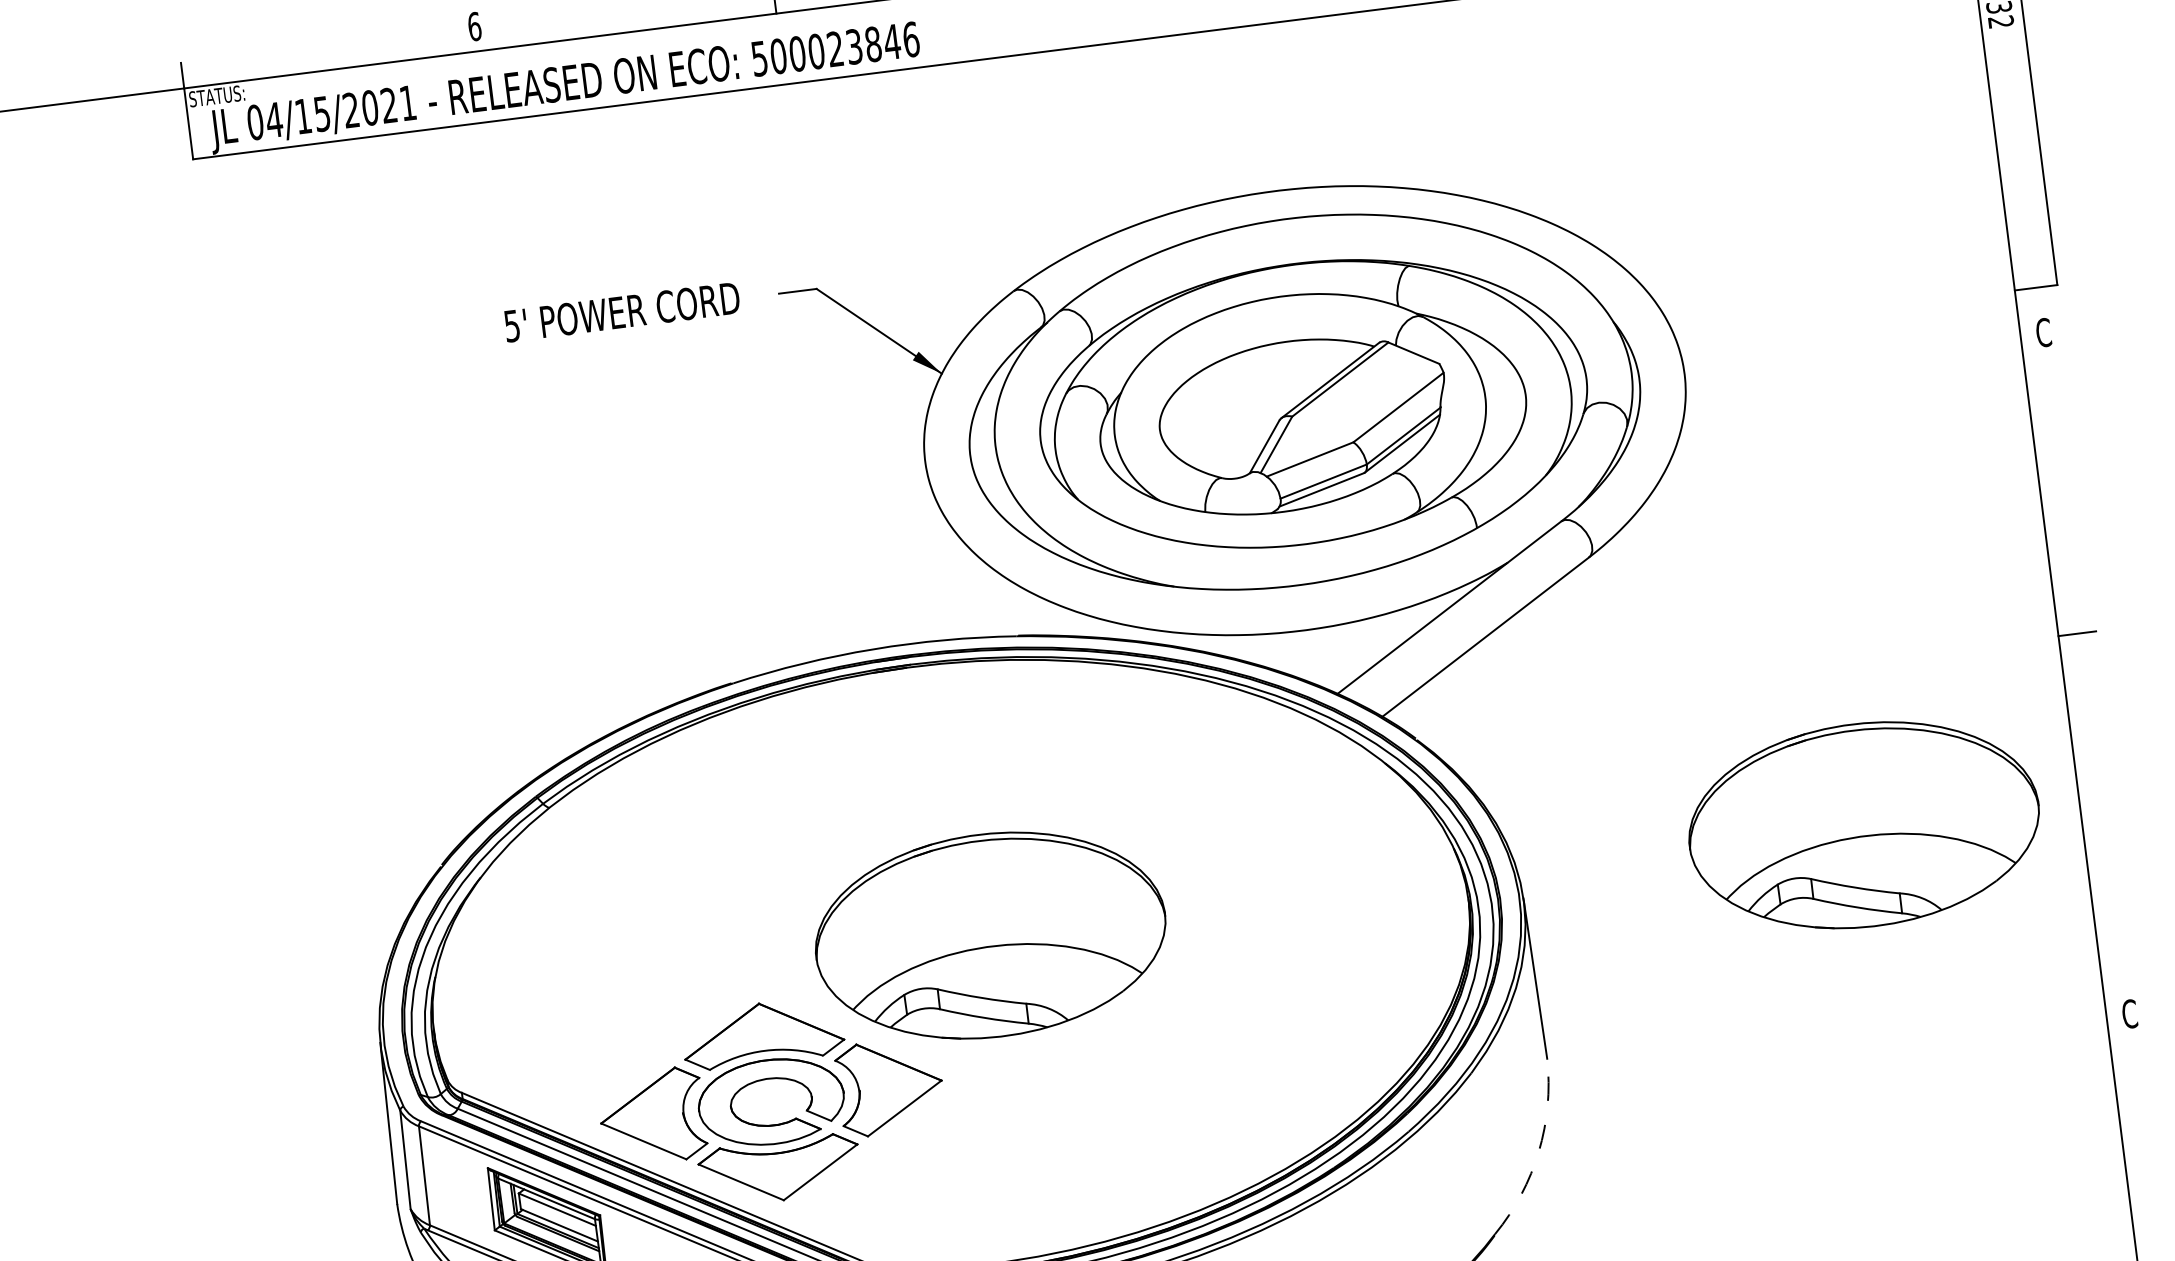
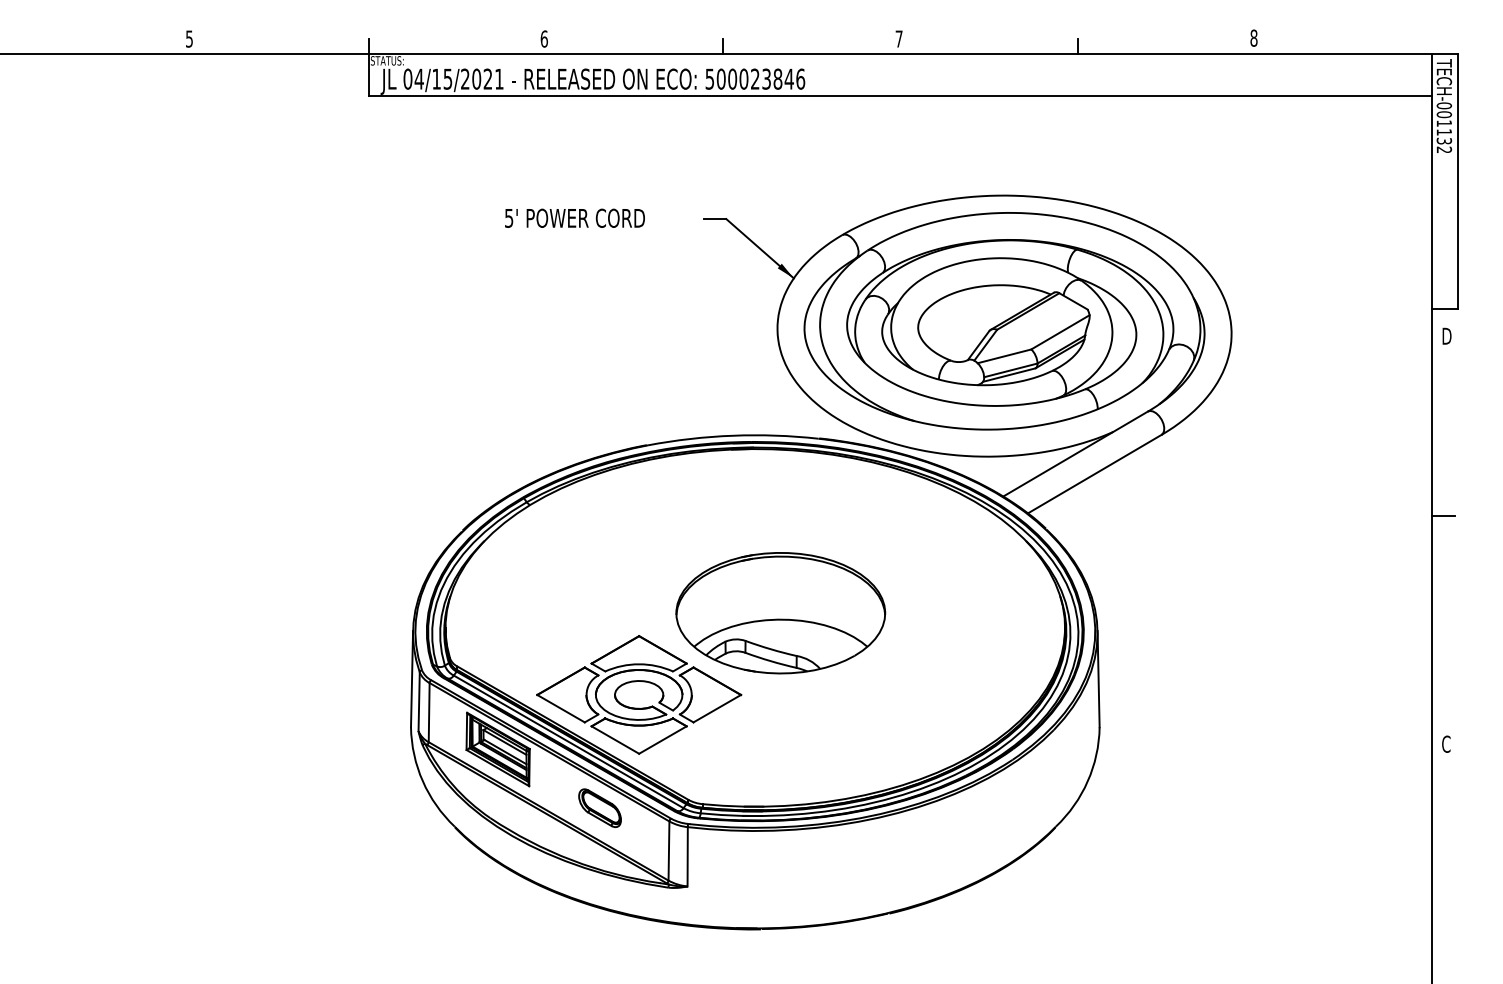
text: (621, 310) -> (574, 217), moved
text: (2043, 331) -> (1446, 335), C -> D
part: (1863, 825) -> (1303, 613), removed
arc: (1538, 1151) -> (1087, 781), dashed -> solid

